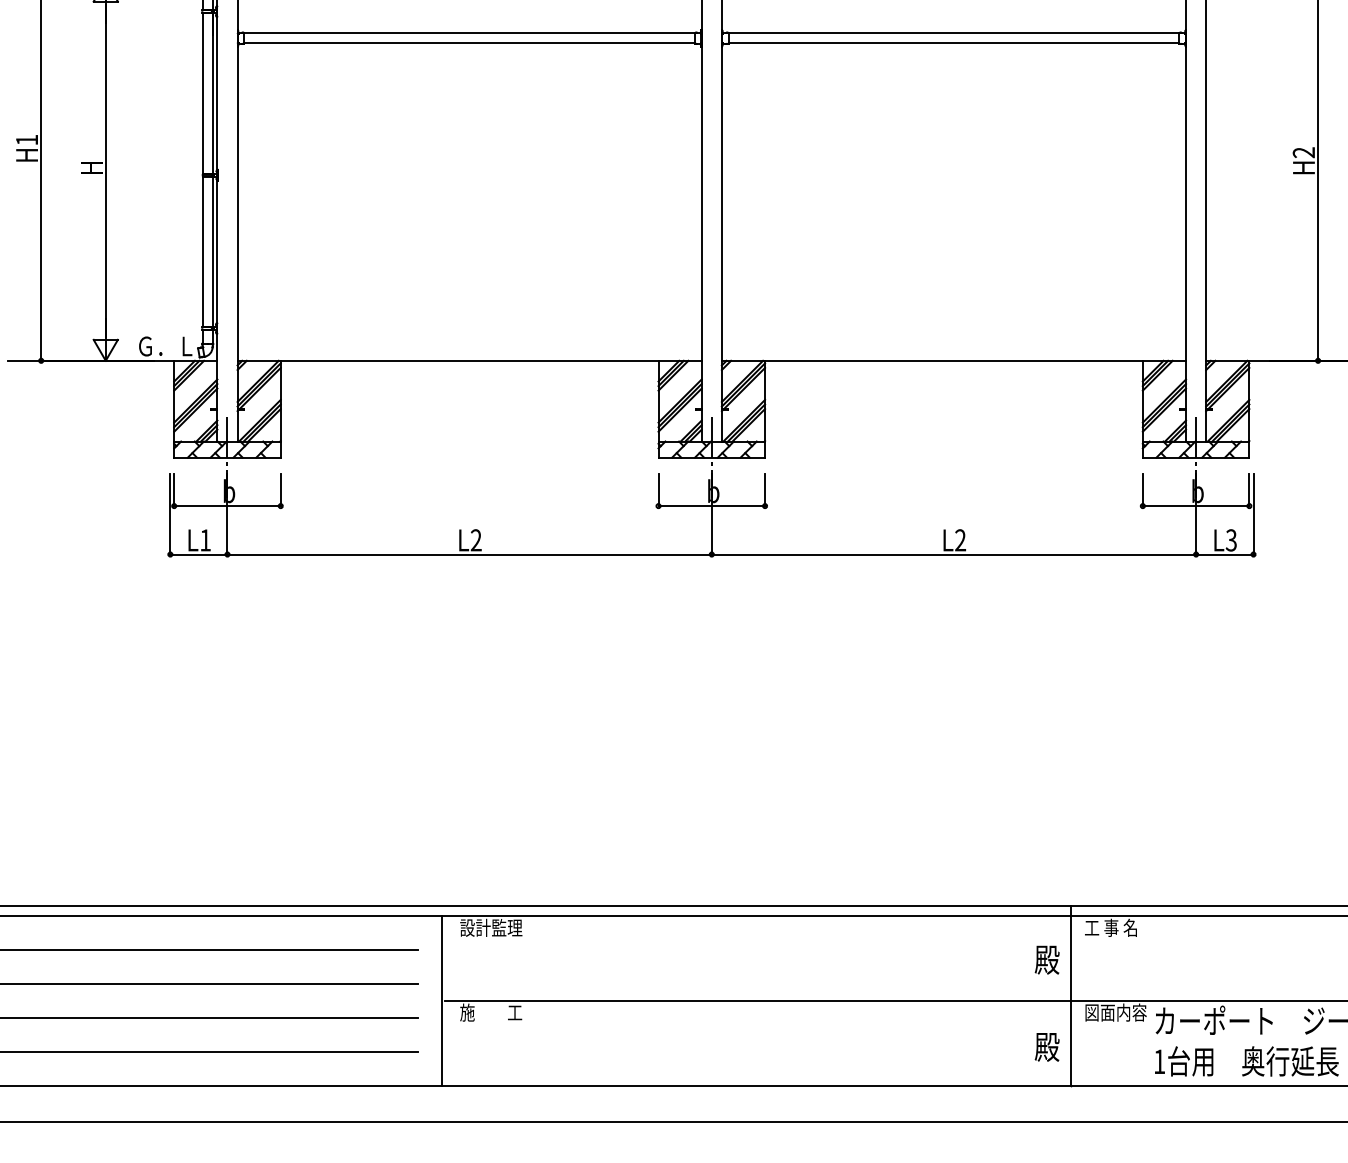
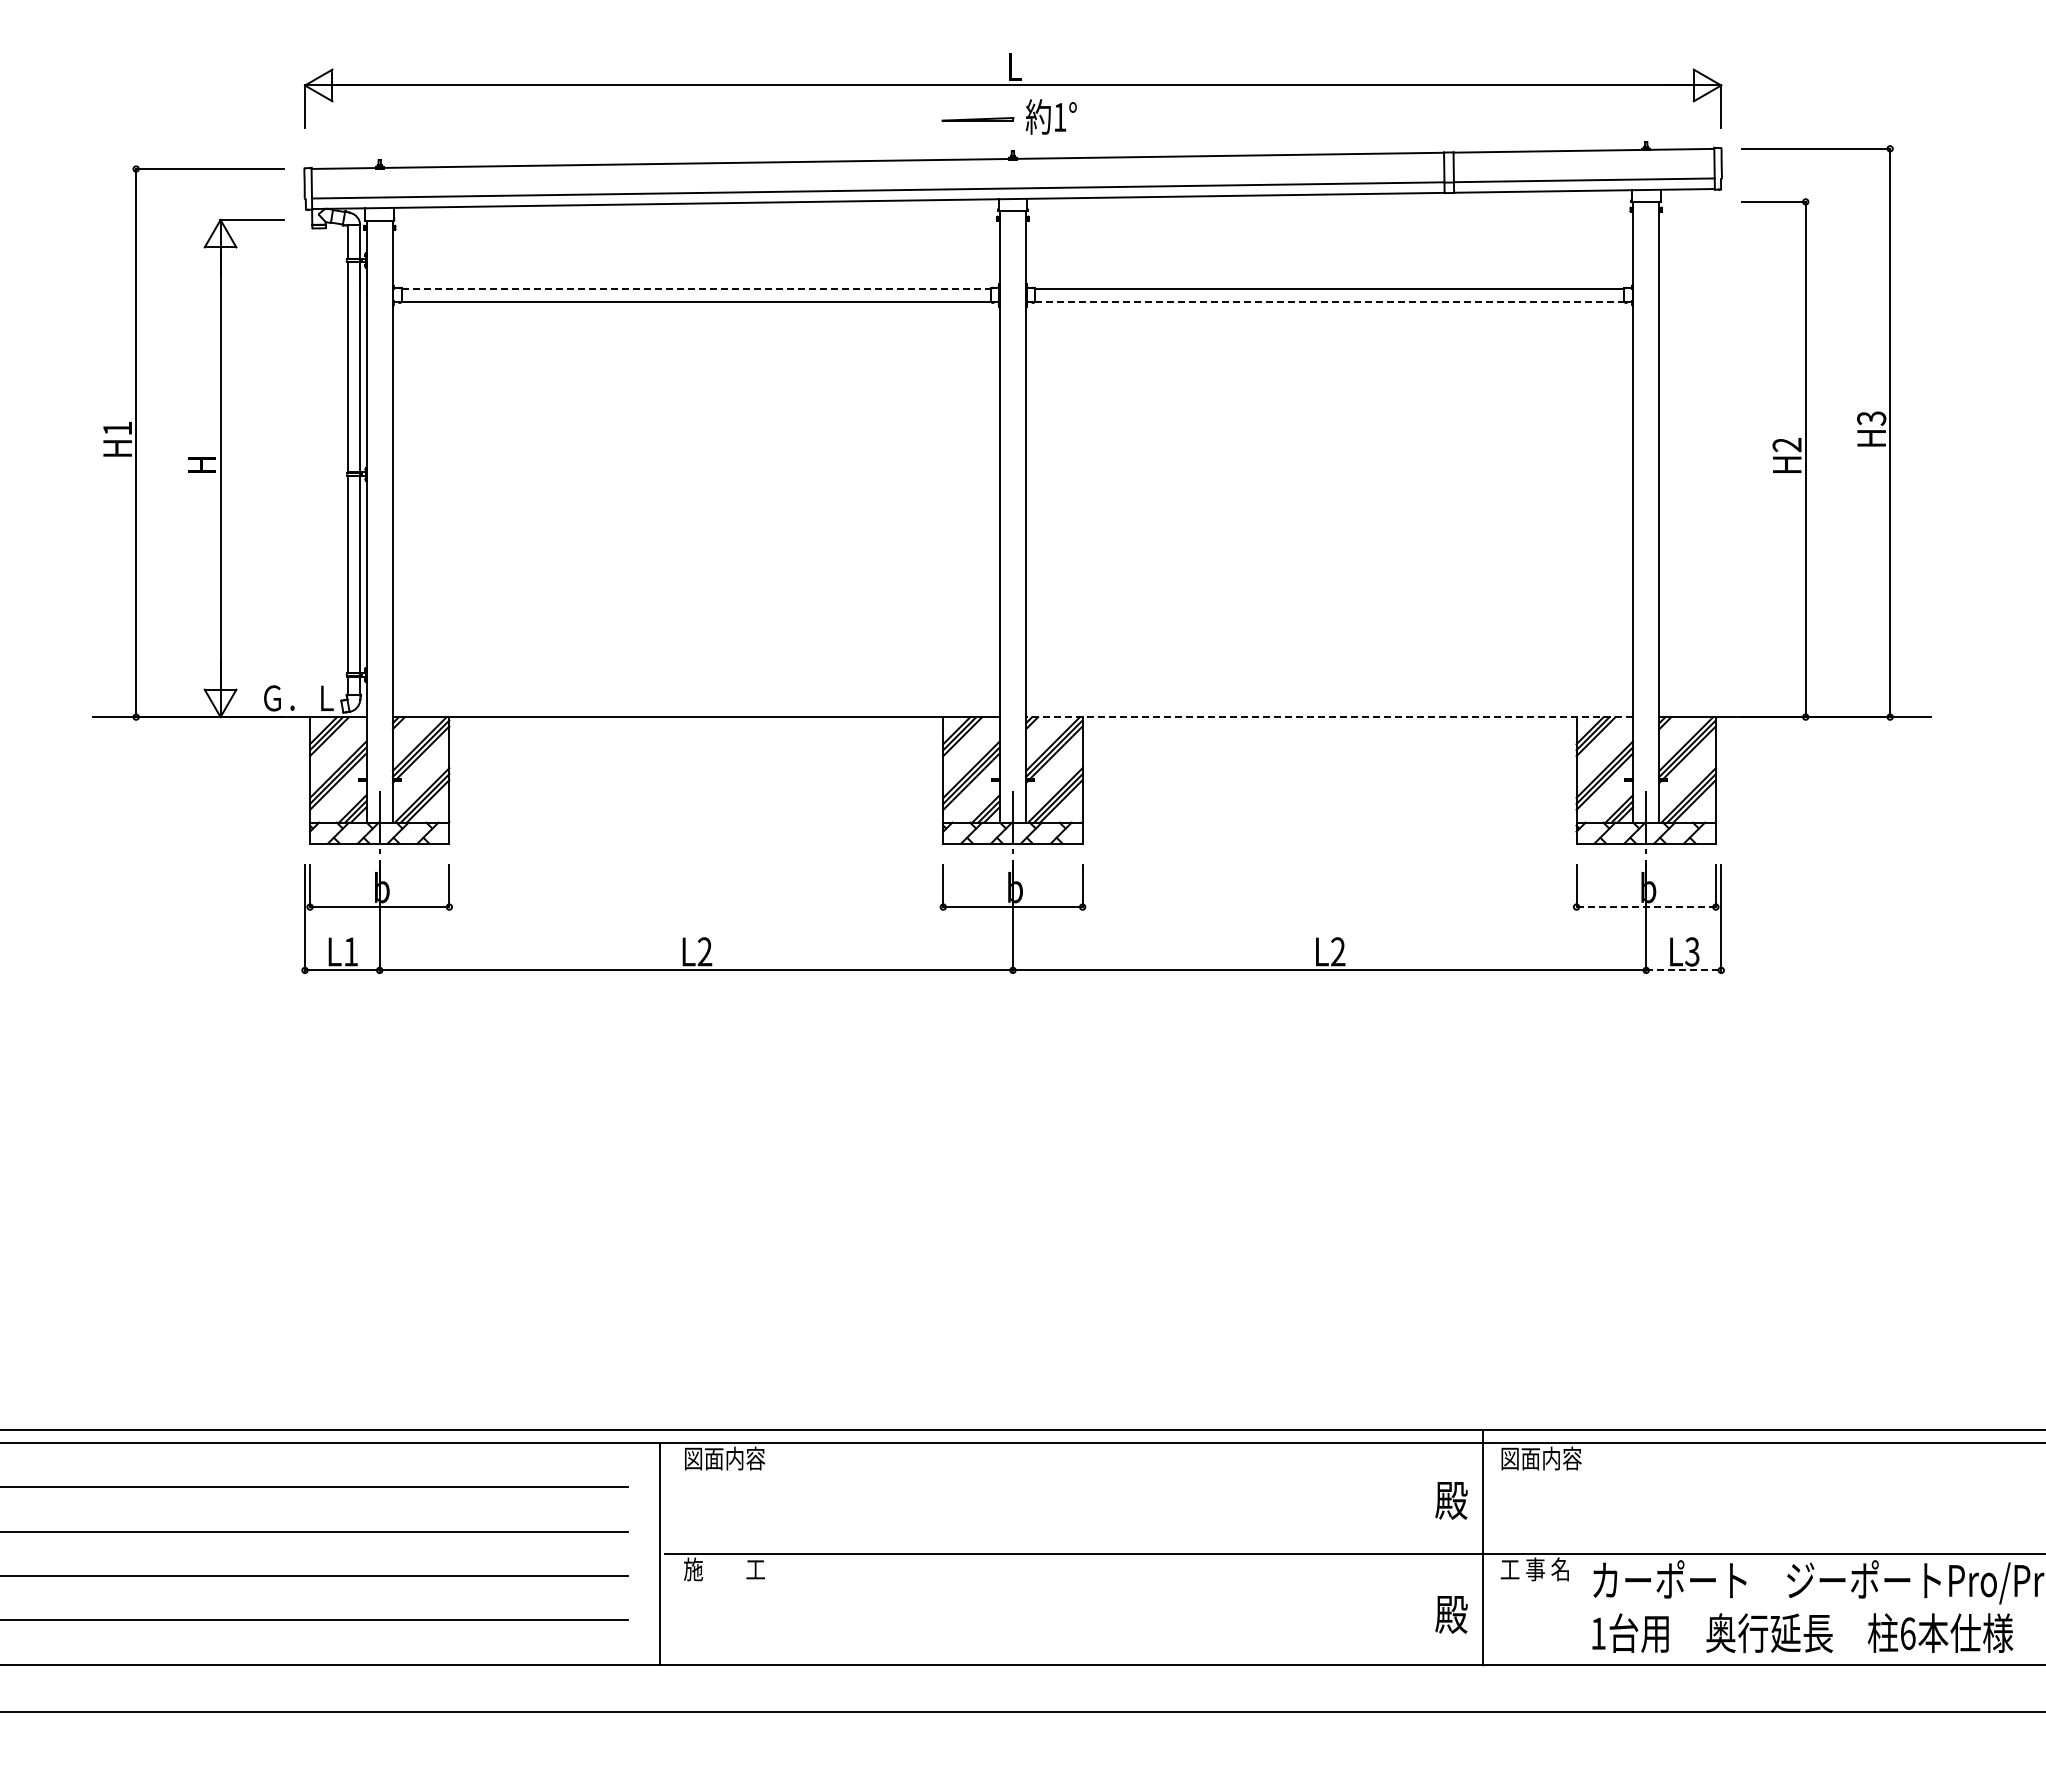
line: (469, 33) -> (696, 289), solid -> dashed
line: (953, 42) -> (1329, 301), solid -> dashed
line: (953, 361) -> (1329, 717), solid -> dashed
line: (1196, 506) -> (1646, 907), solid -> dashed
line: (1224, 554) -> (1683, 970), solid -> dashed
text: (491, 927) -> (724, 1458), 設計監理 -> 図面内容
text: (1115, 927) -> (1540, 1458), 工 事 名 -> 図面内容
text: (1115, 1012) -> (1540, 1569), 図面内容 -> 工 事 名

